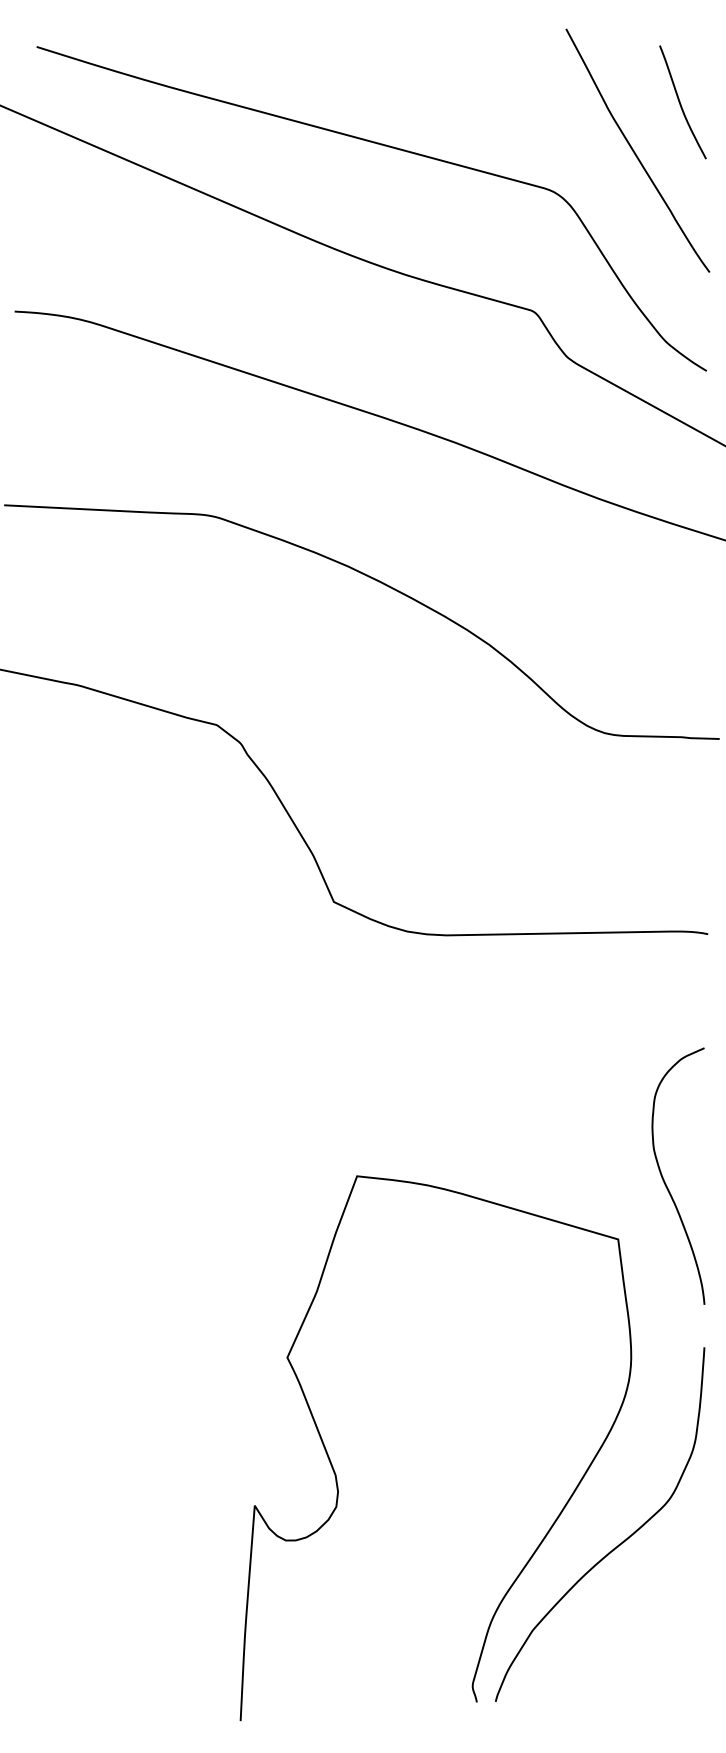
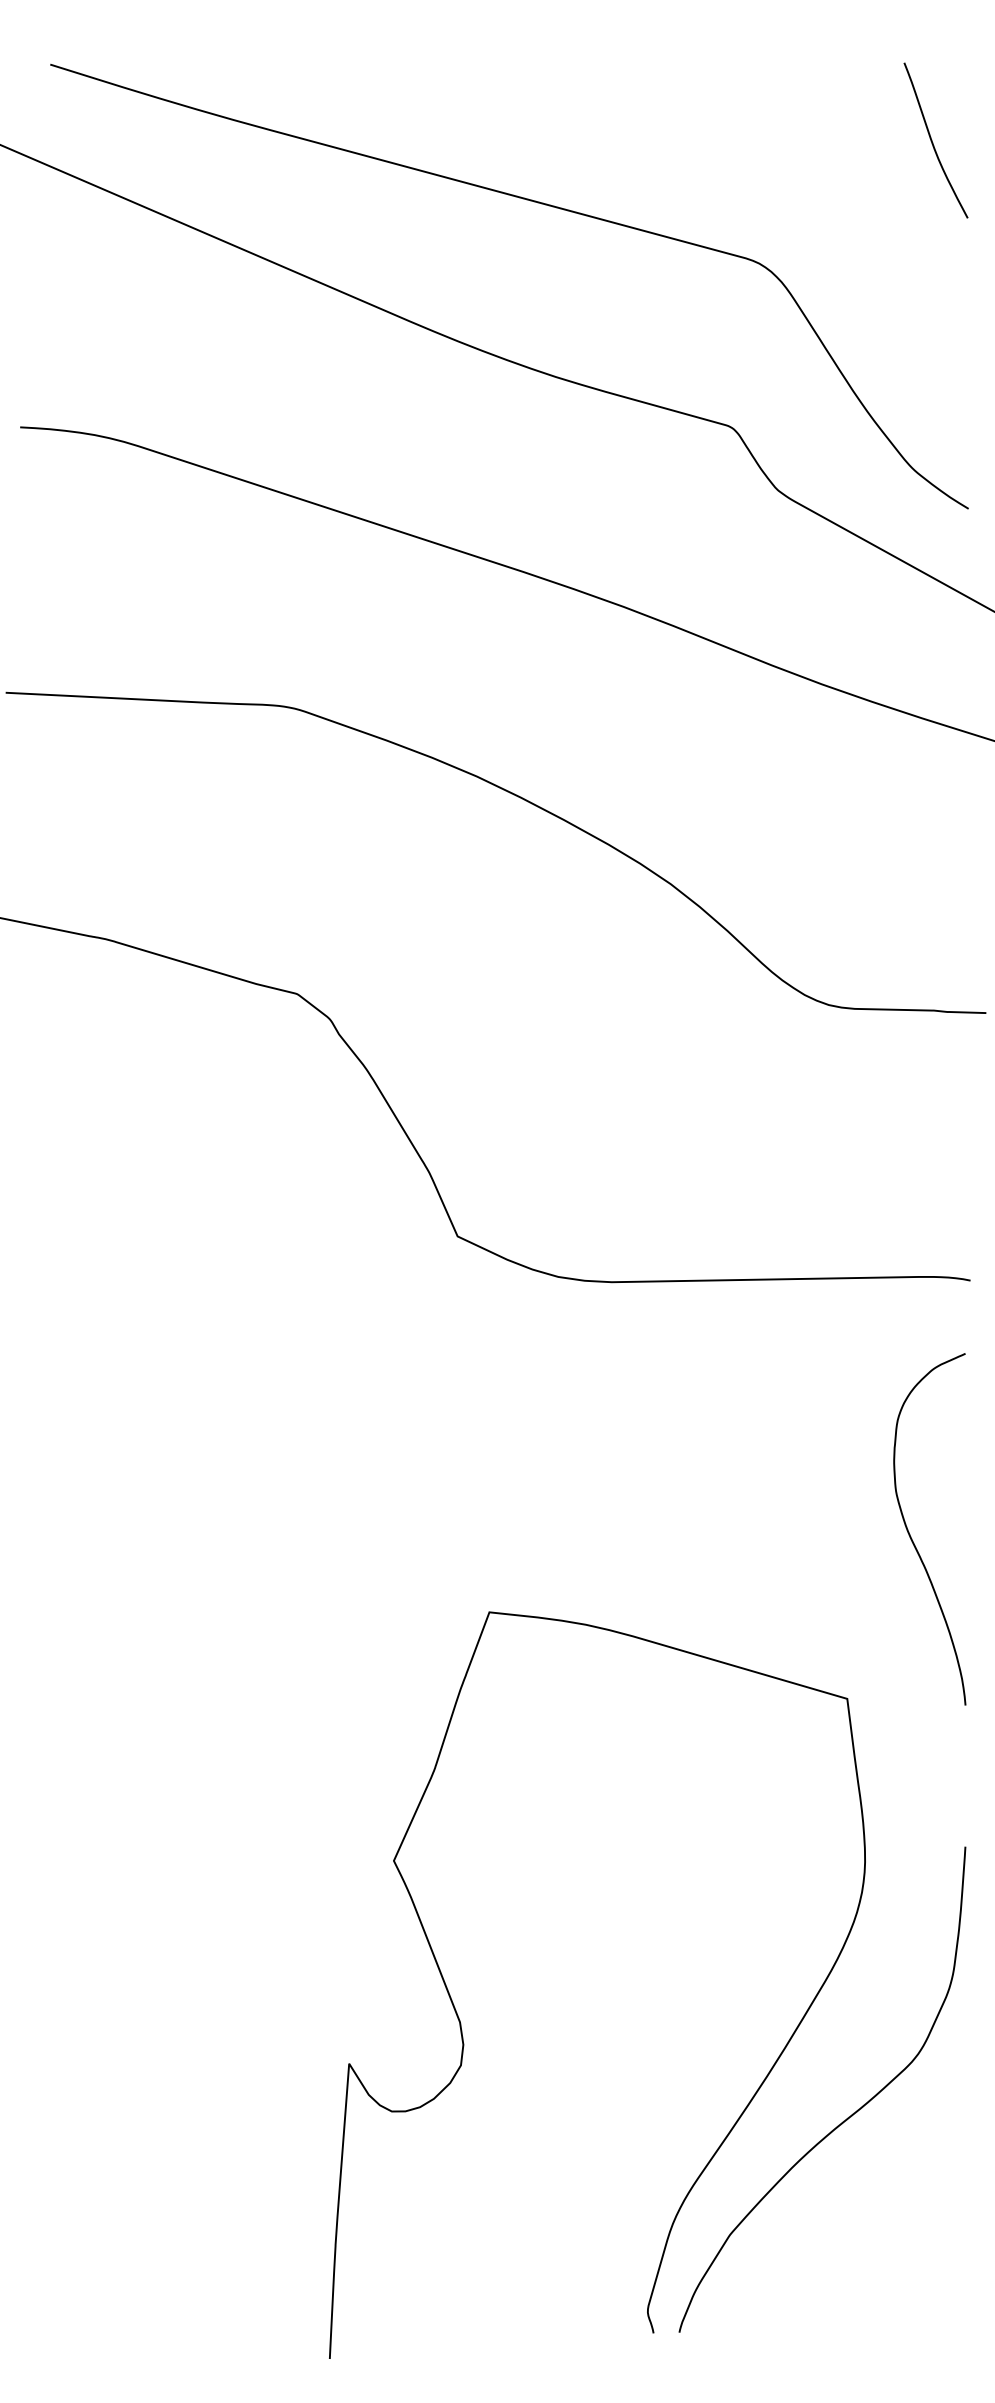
curve: (635, 152) -> (870, 209), removed
curve: (665, 1182) -> (912, 1538), moved

